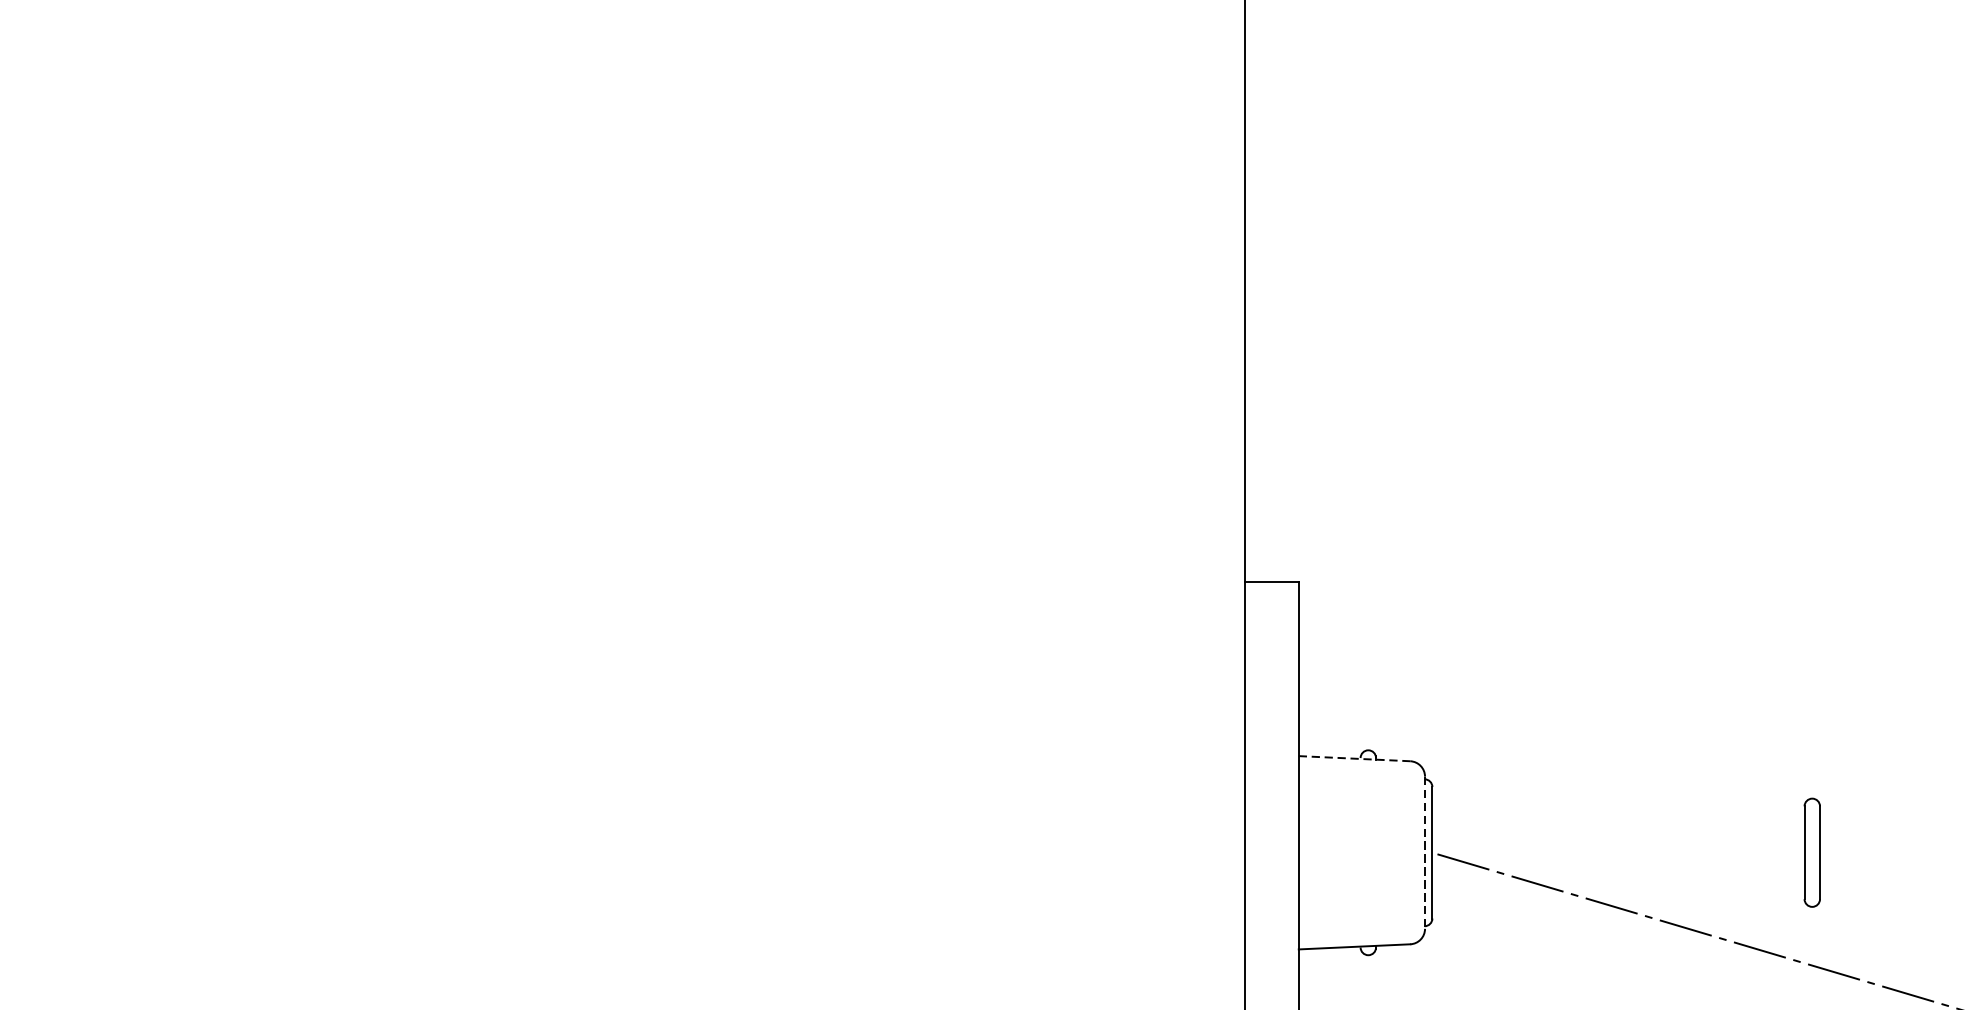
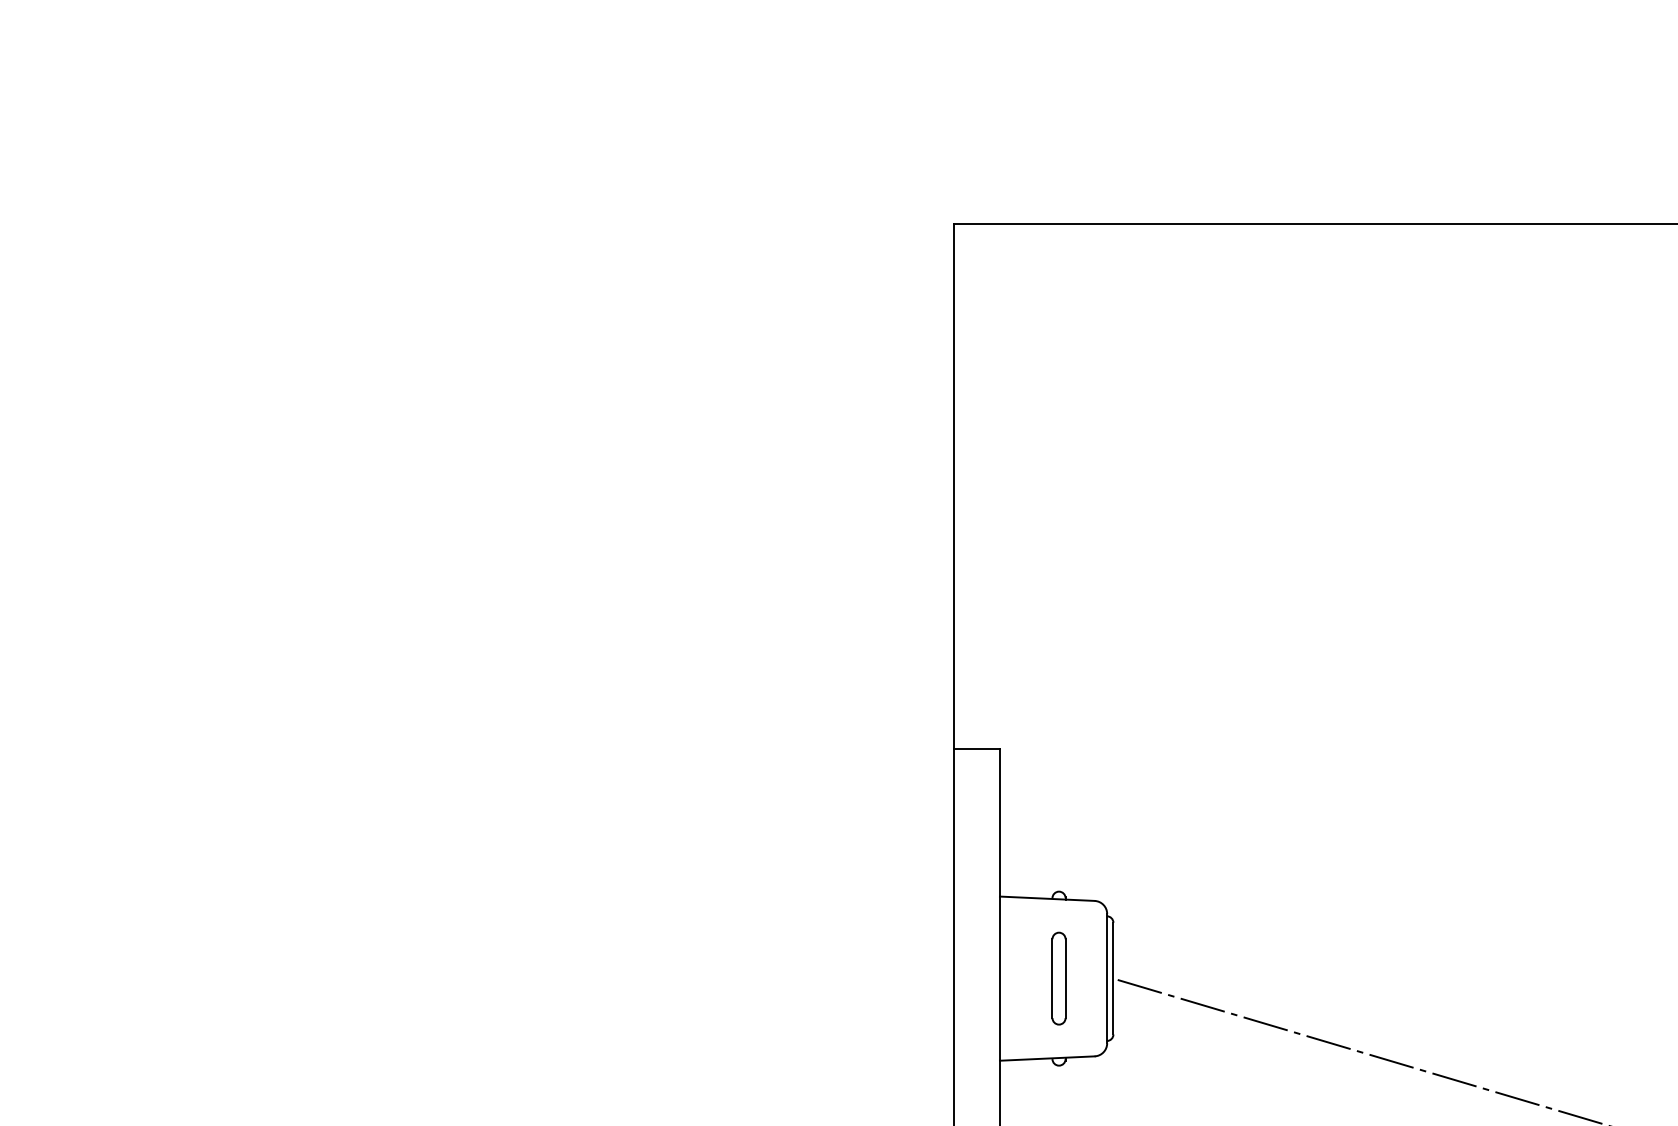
line: (1354, 758) -> (1047, 898), dashed -> solid
line: (1425, 852) -> (1107, 978), dashed -> solid
part: (1811, 852) -> (1058, 978), moved

